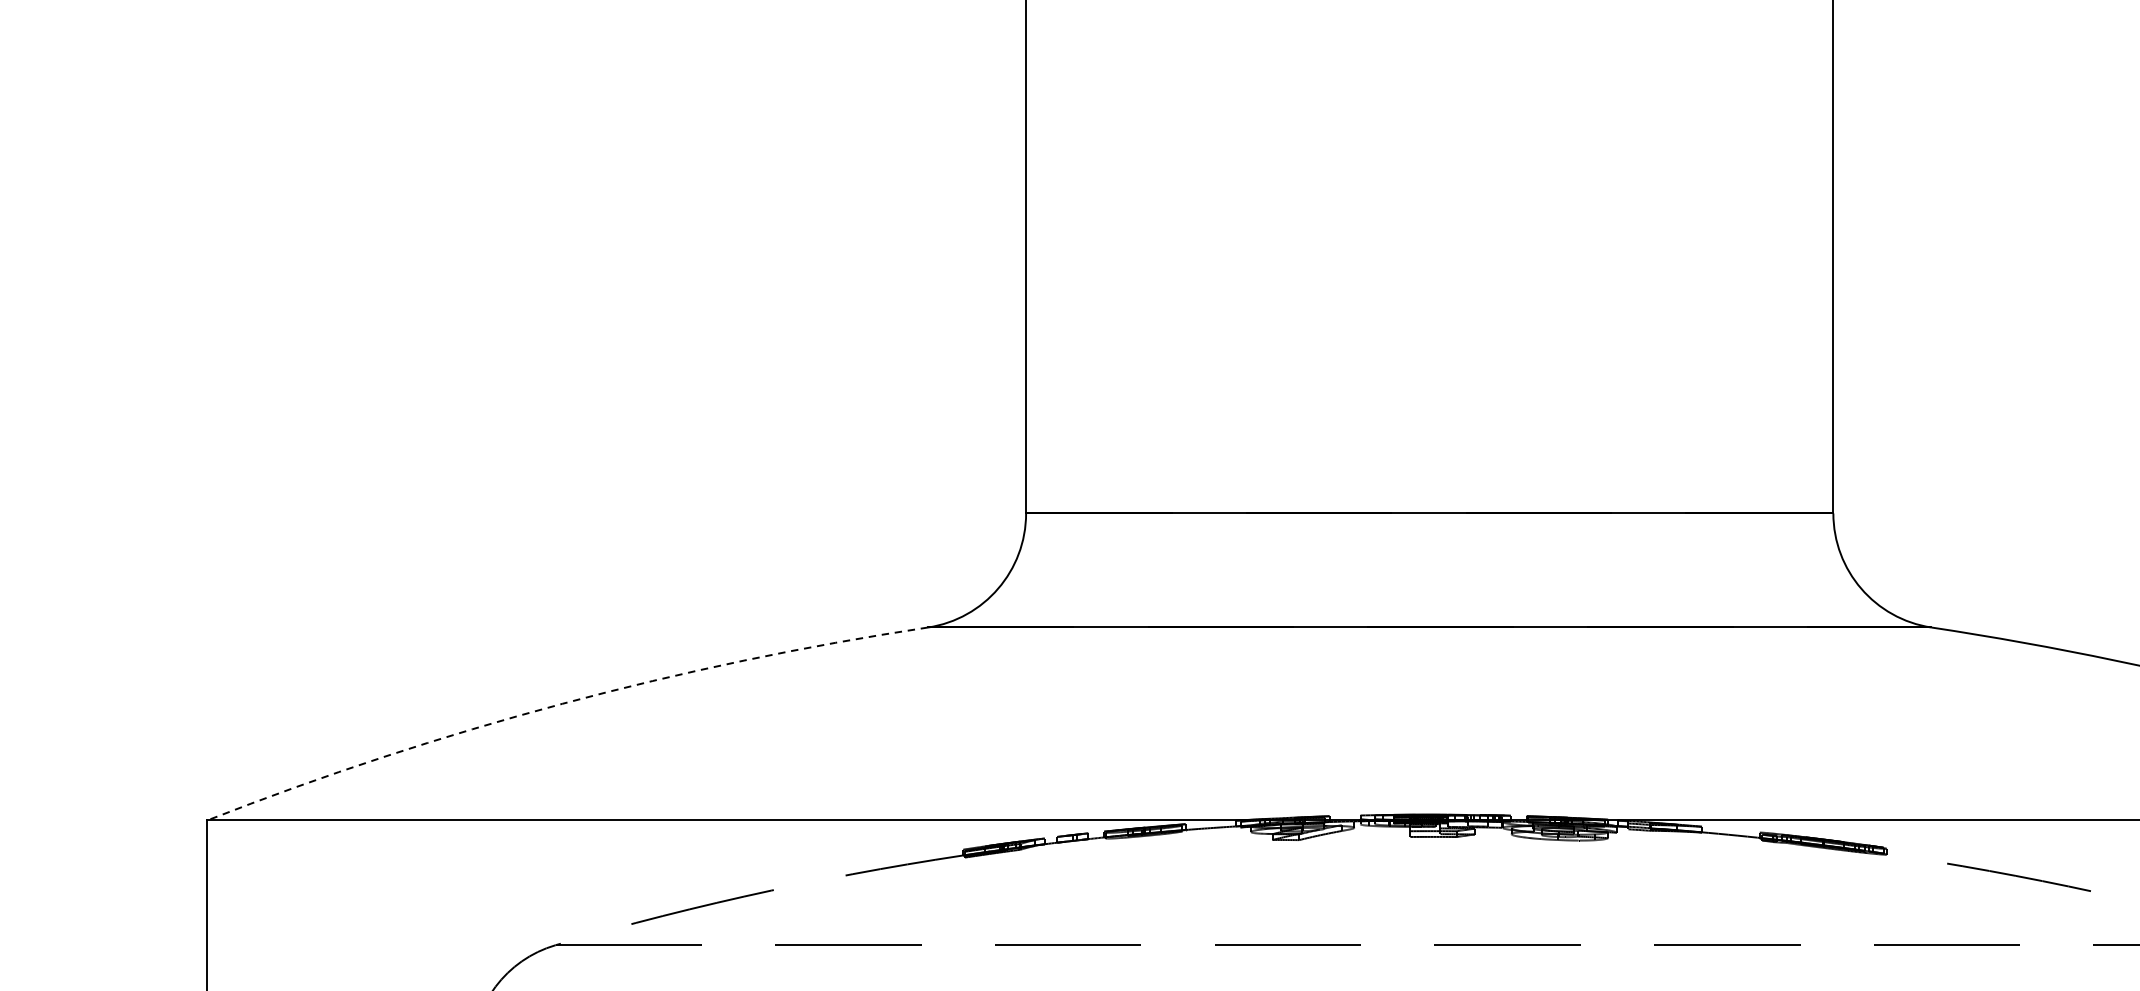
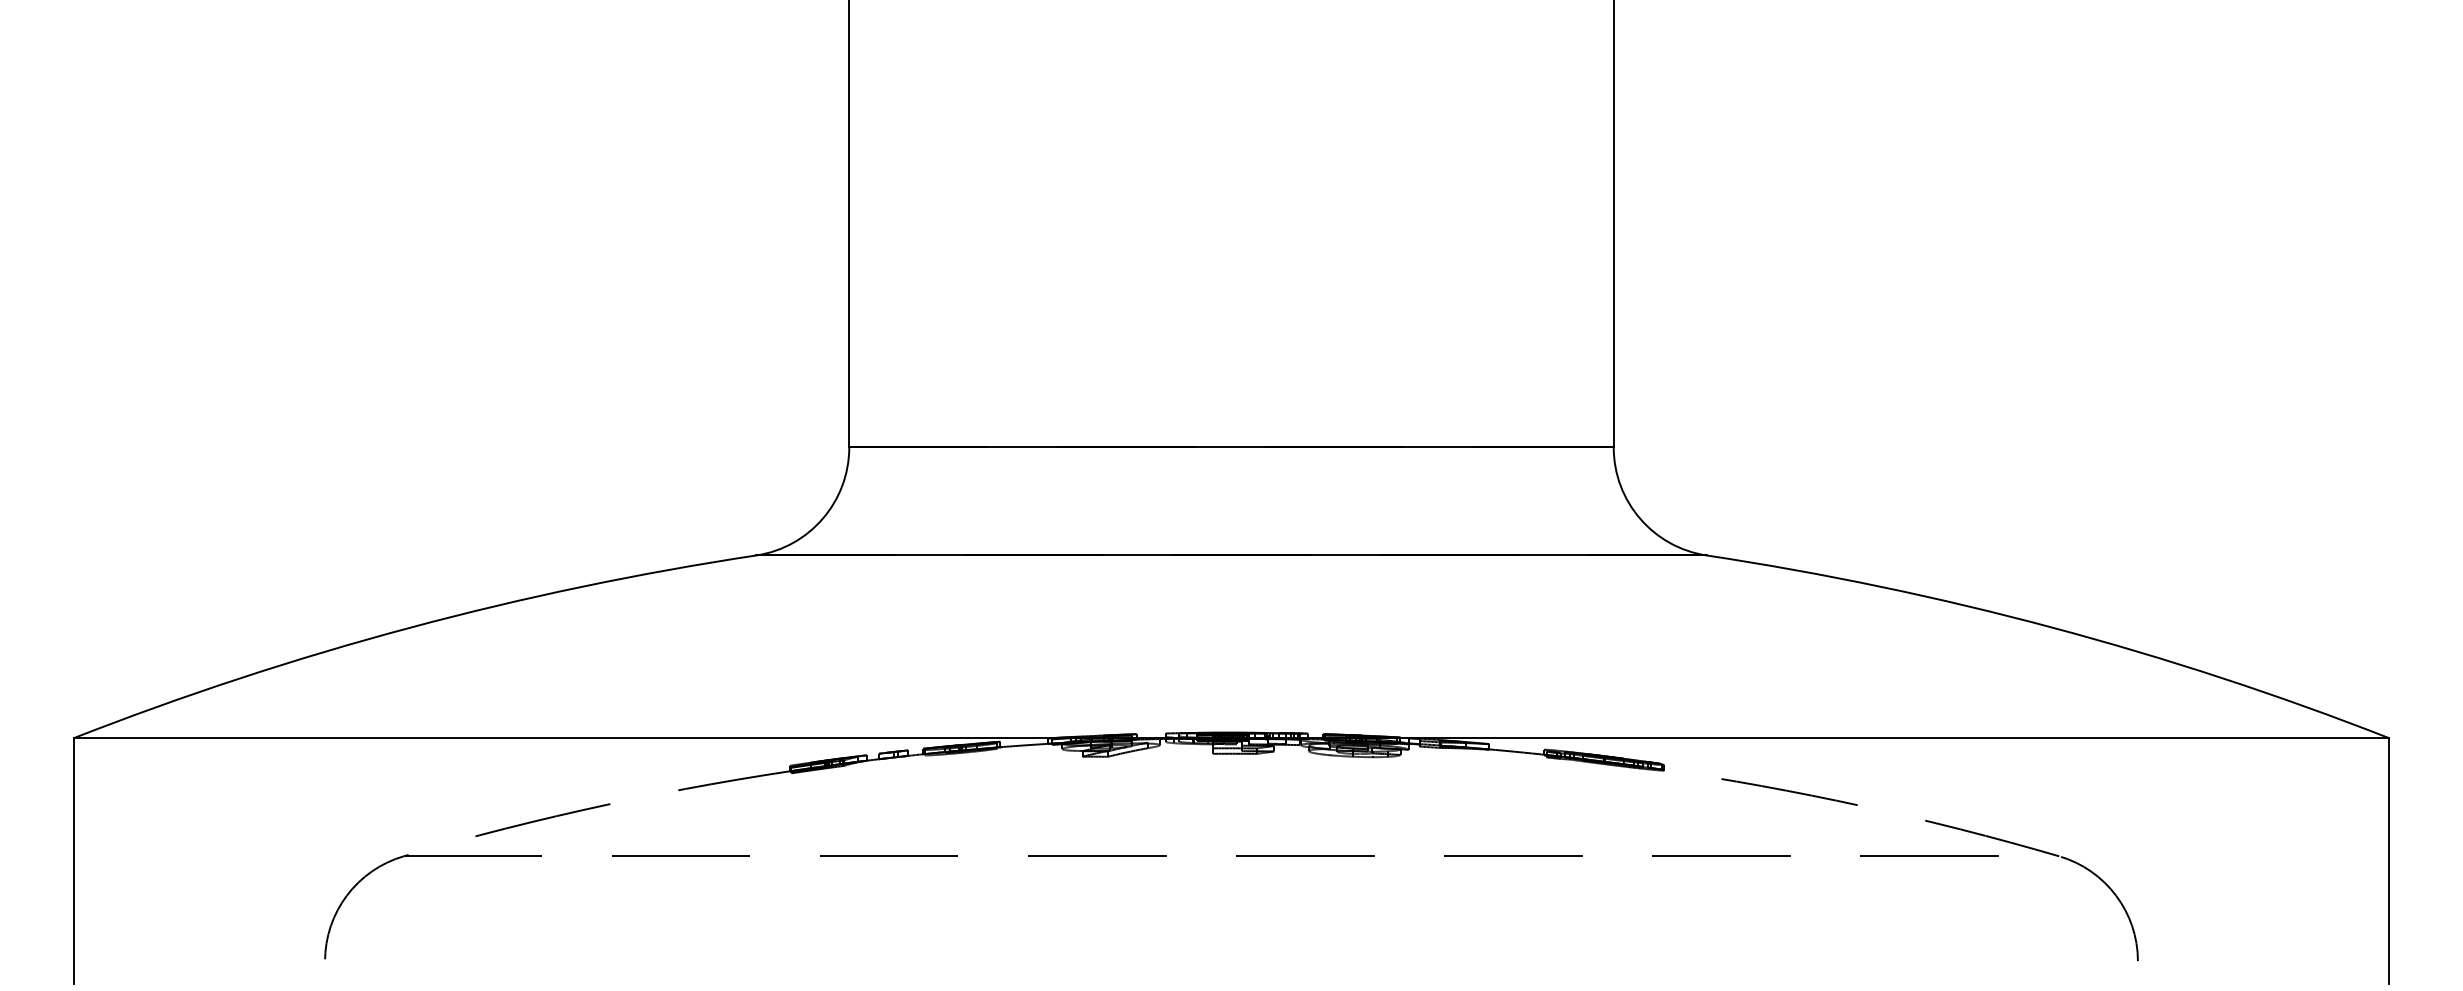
arc: (562, 703) -> (410, 627), dashed -> solid

